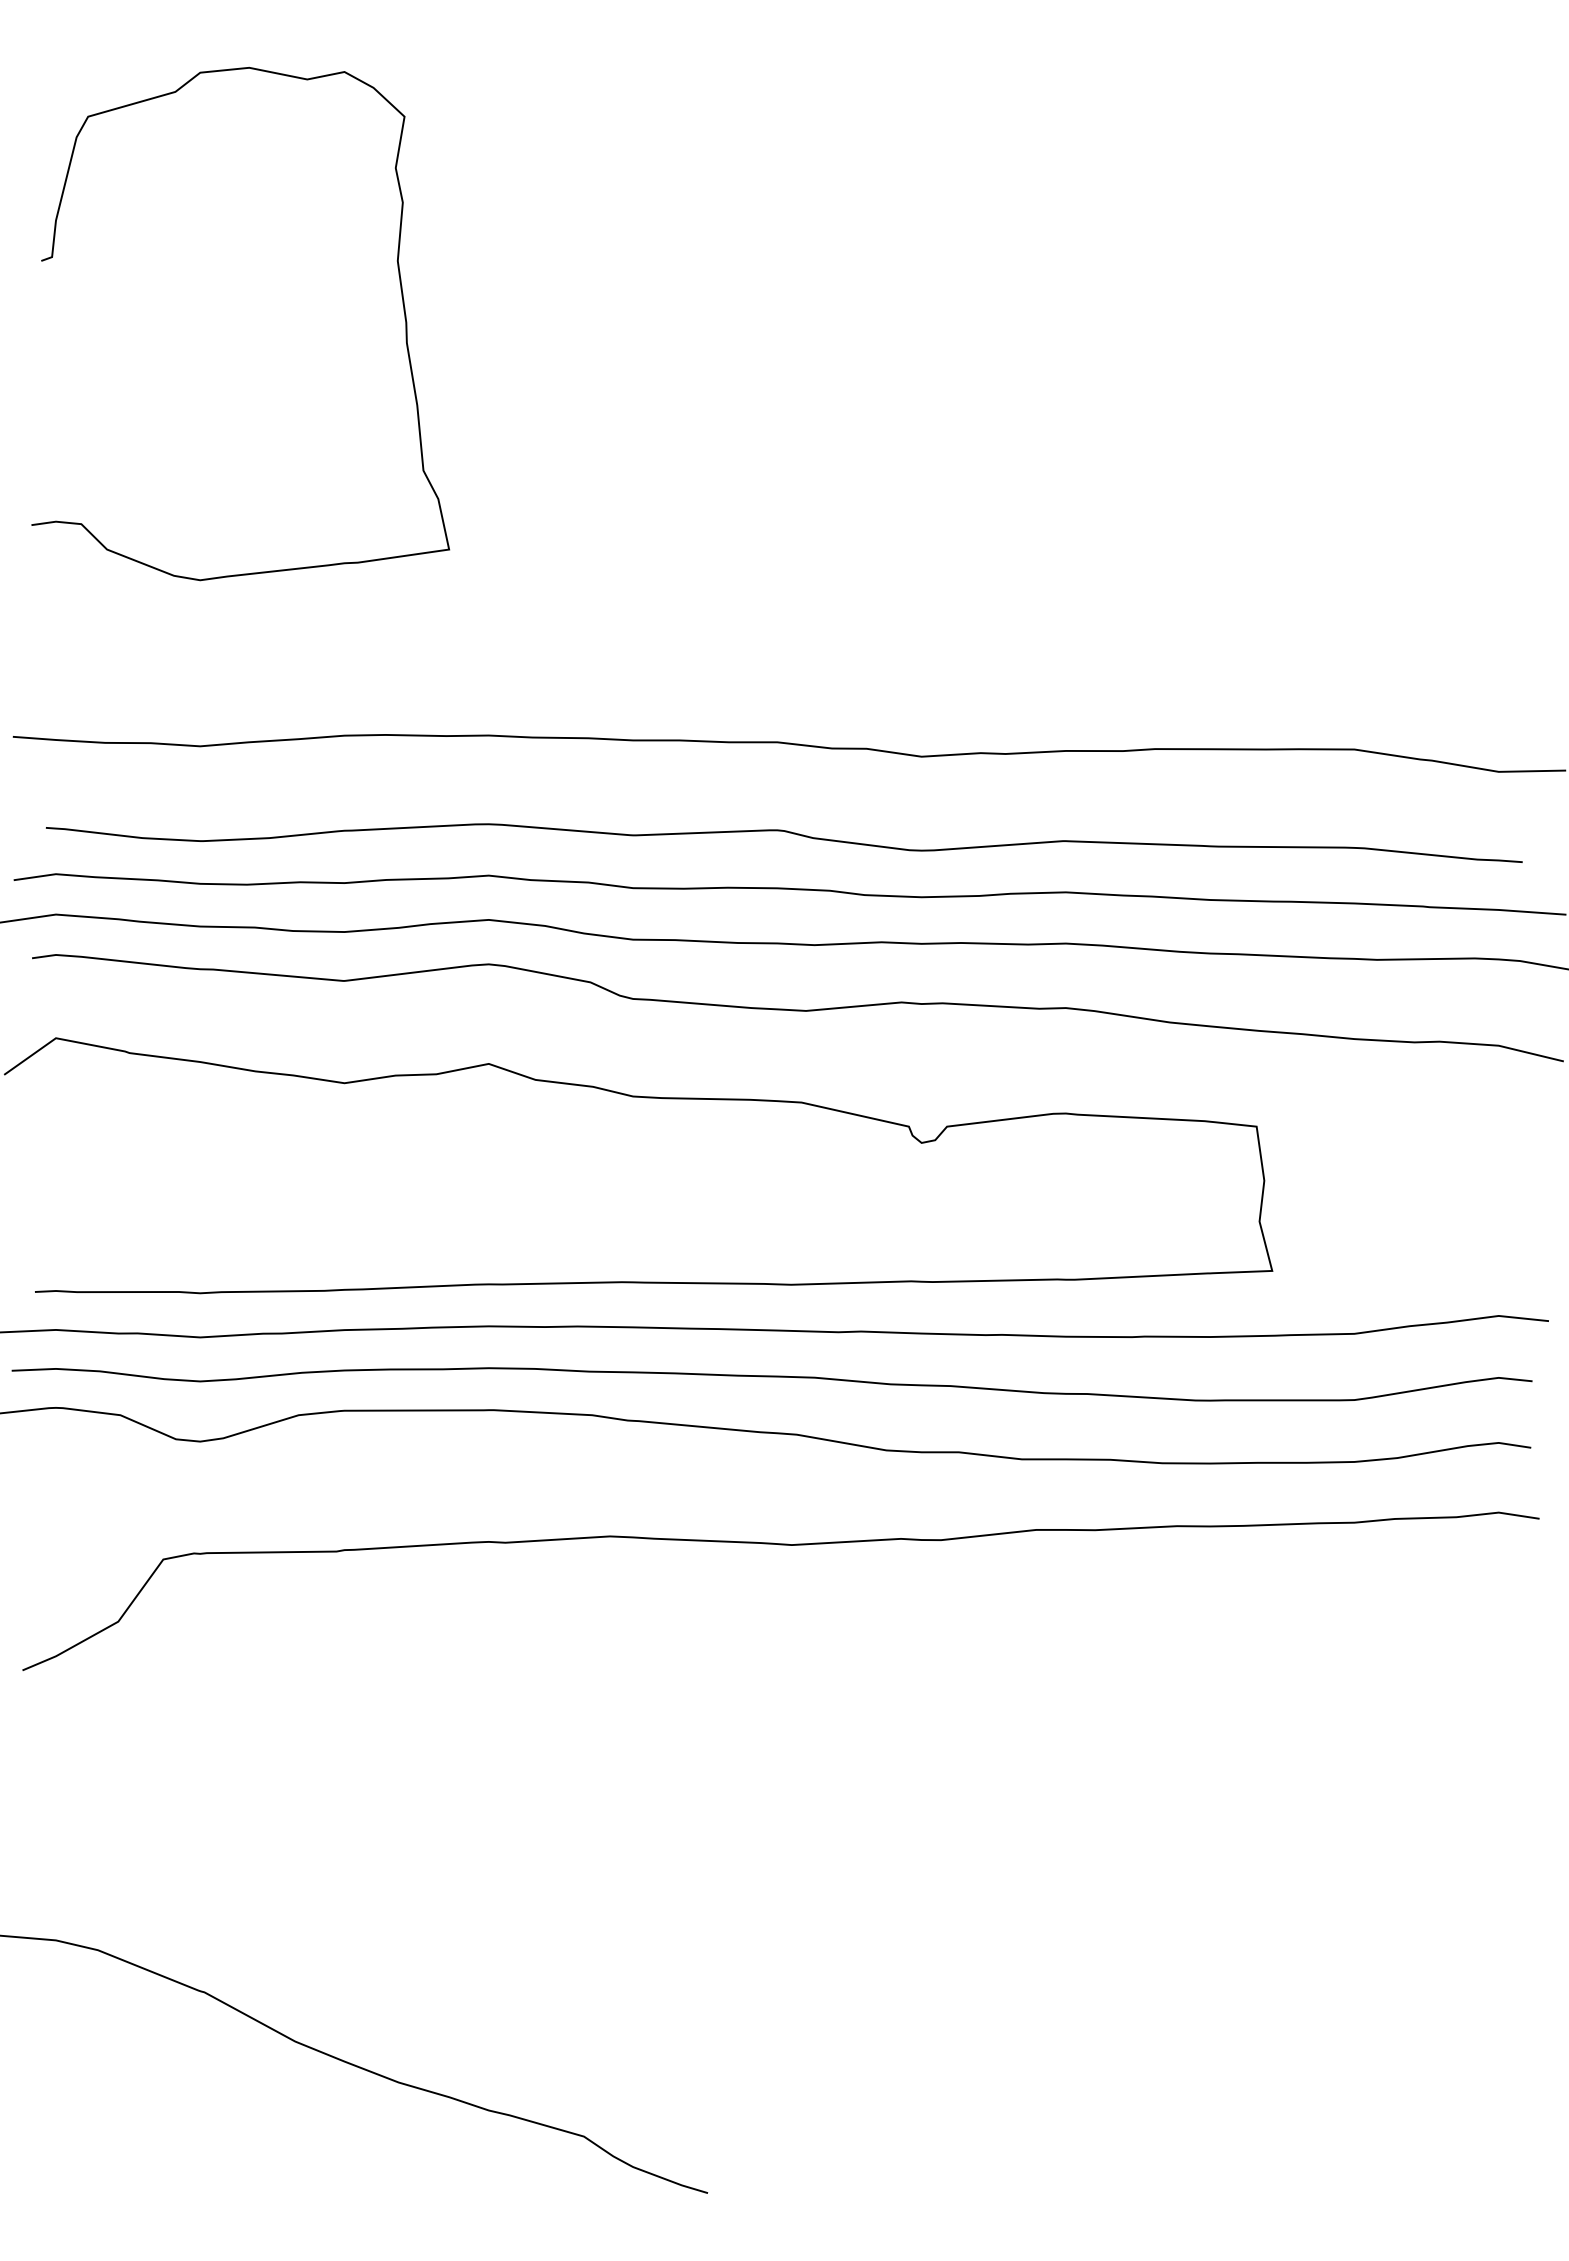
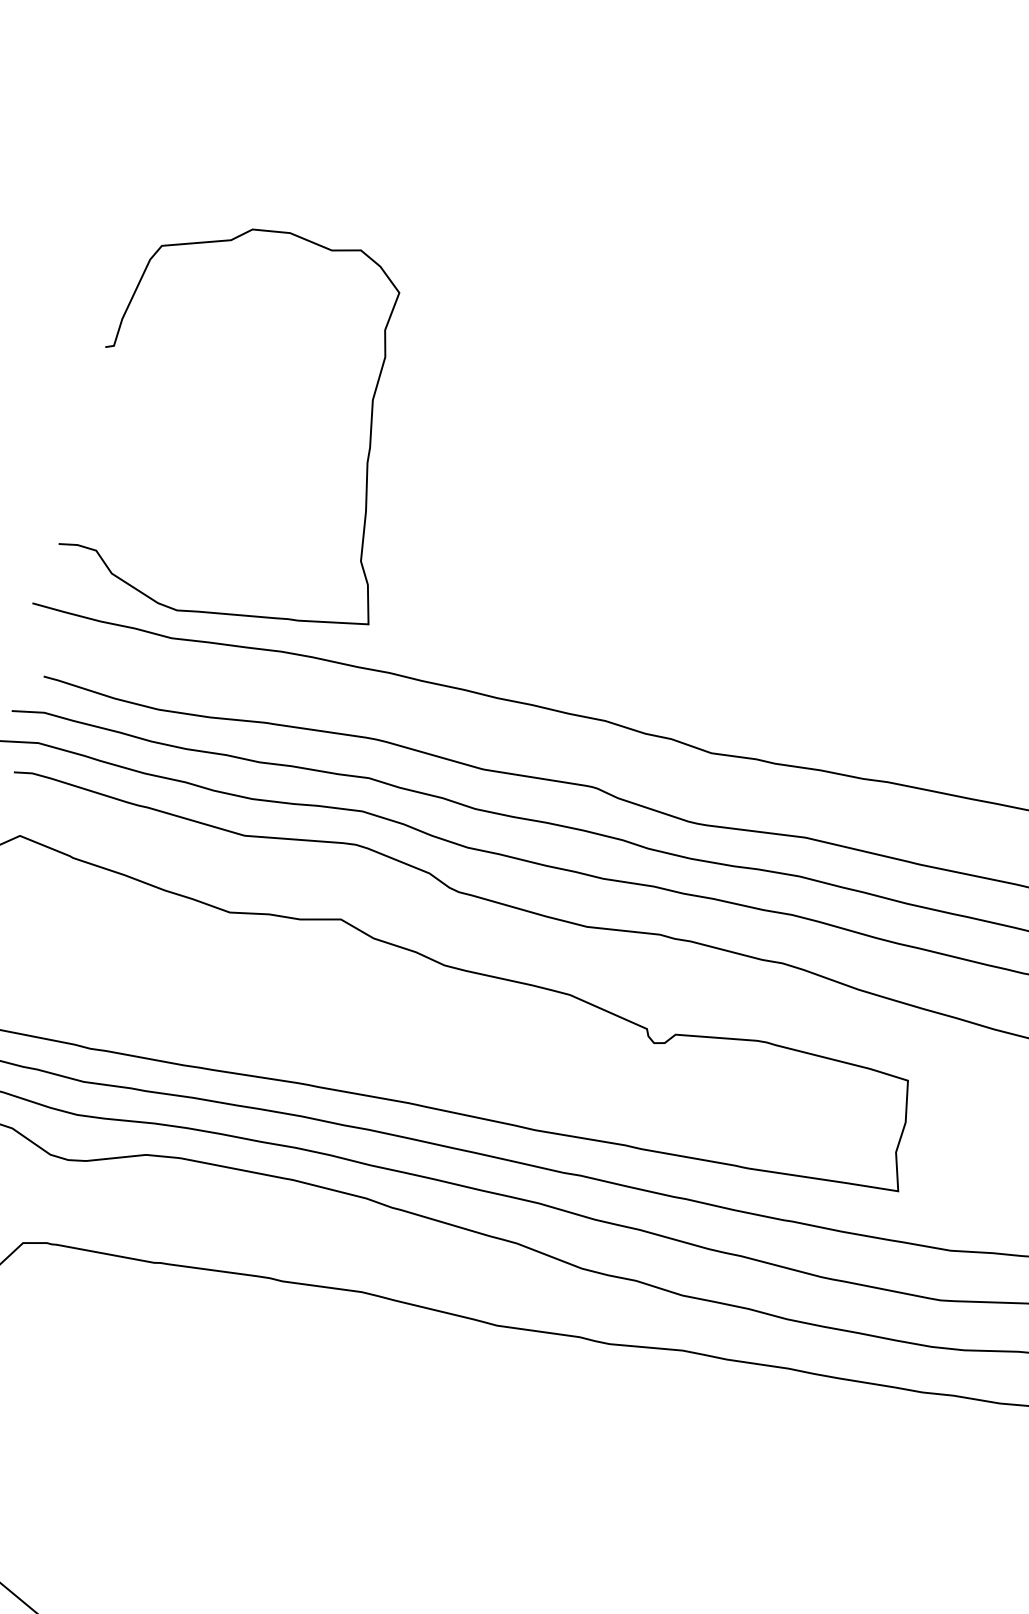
curve: (401, 297) -> (370, 428), moved

